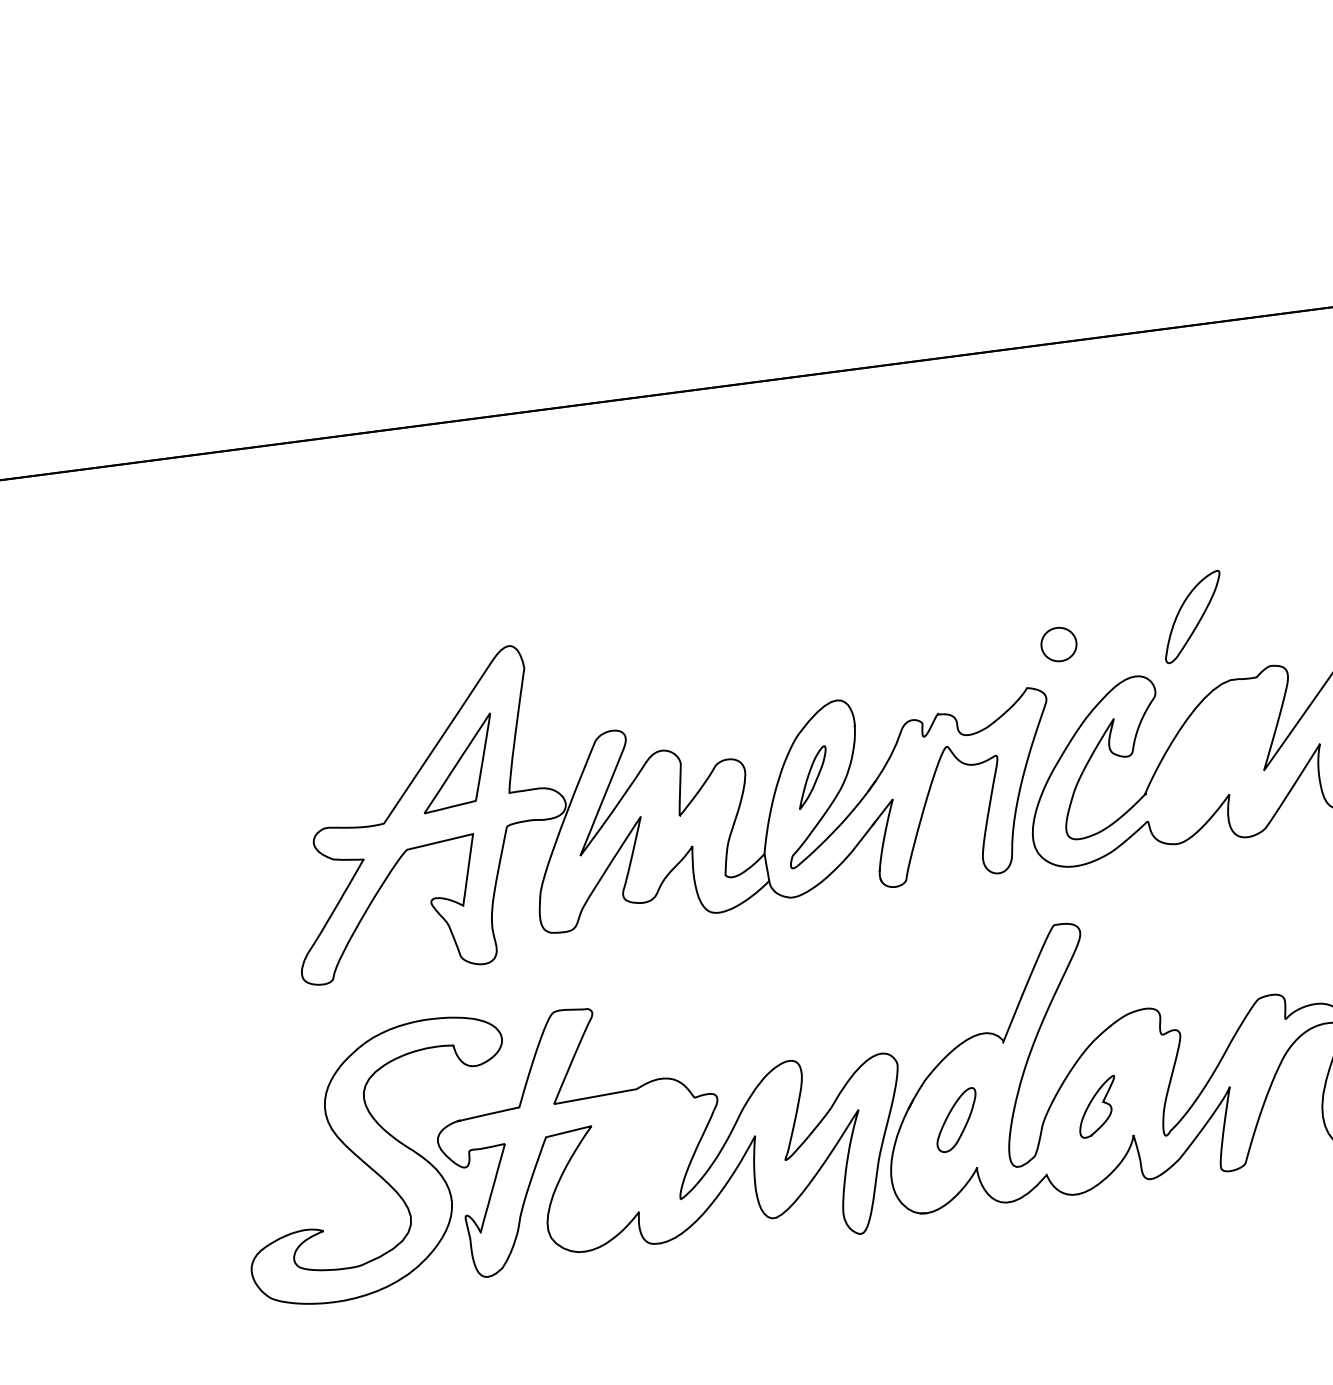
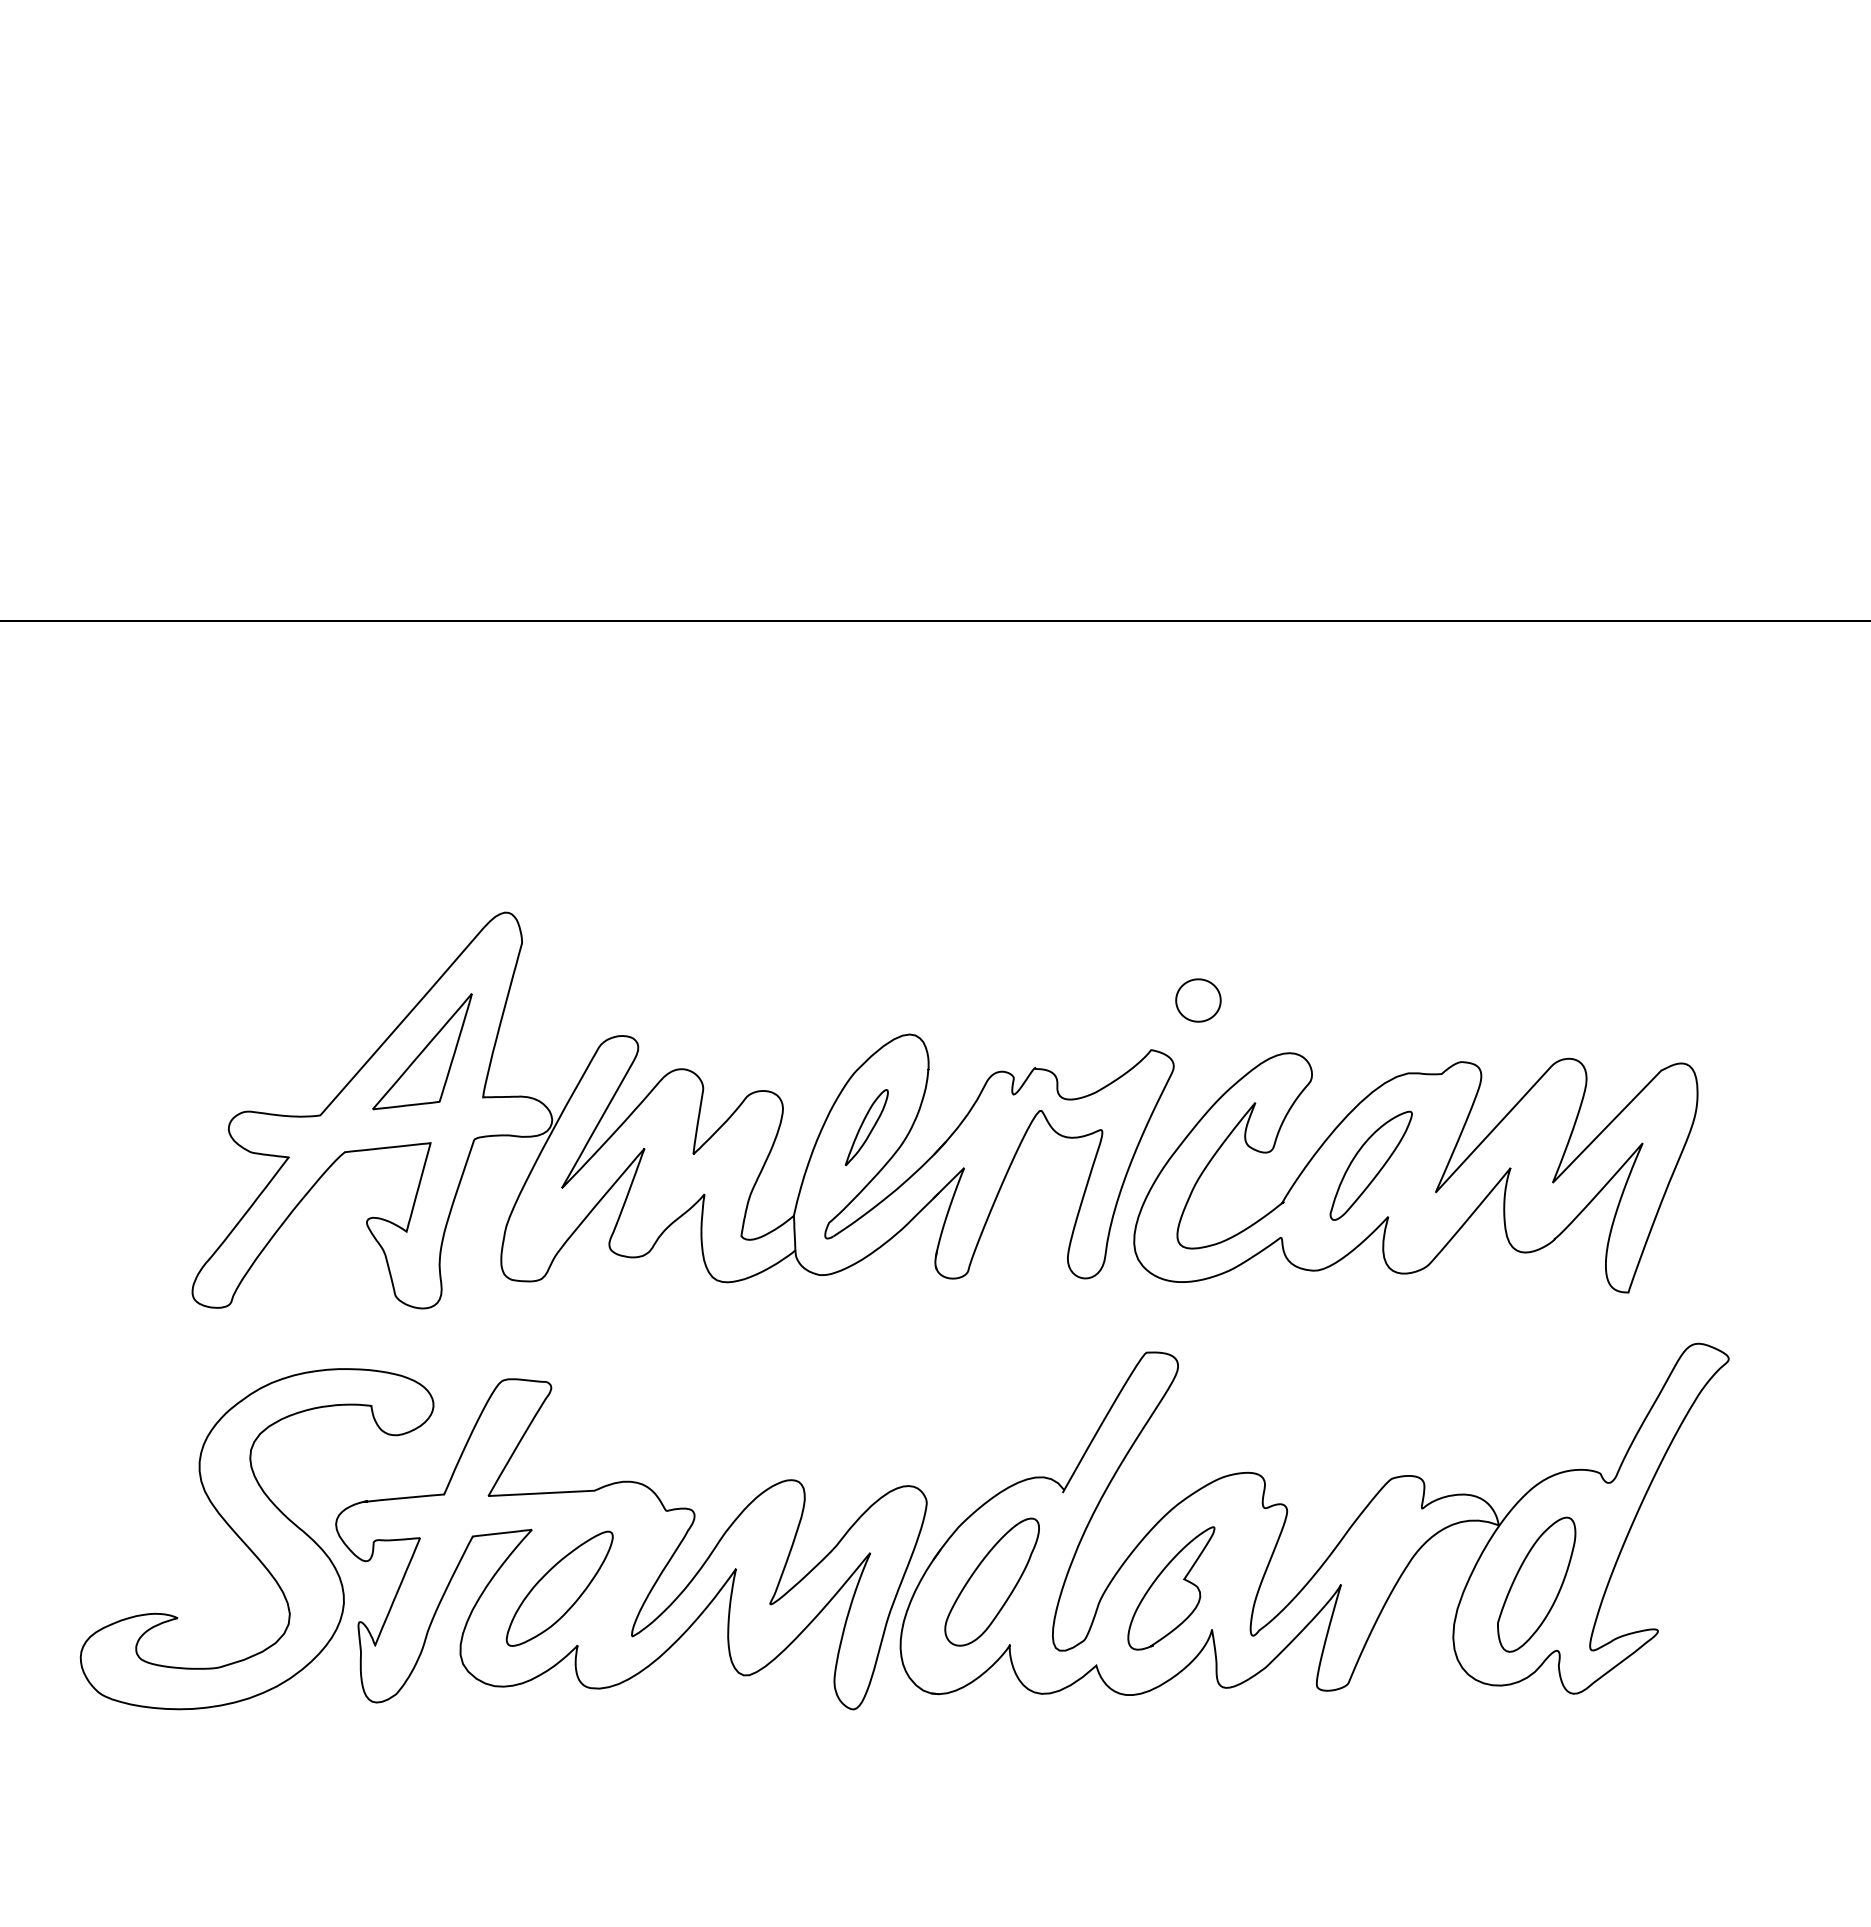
part: (1192, 616) -> (1370, 1165), moved
part: (1097, 1107) -> (1171, 1588), size x1.67
part: (956, 1119) -> (991, 1581), size x1.67
part: (619, 1169) -> (559, 1588), added

